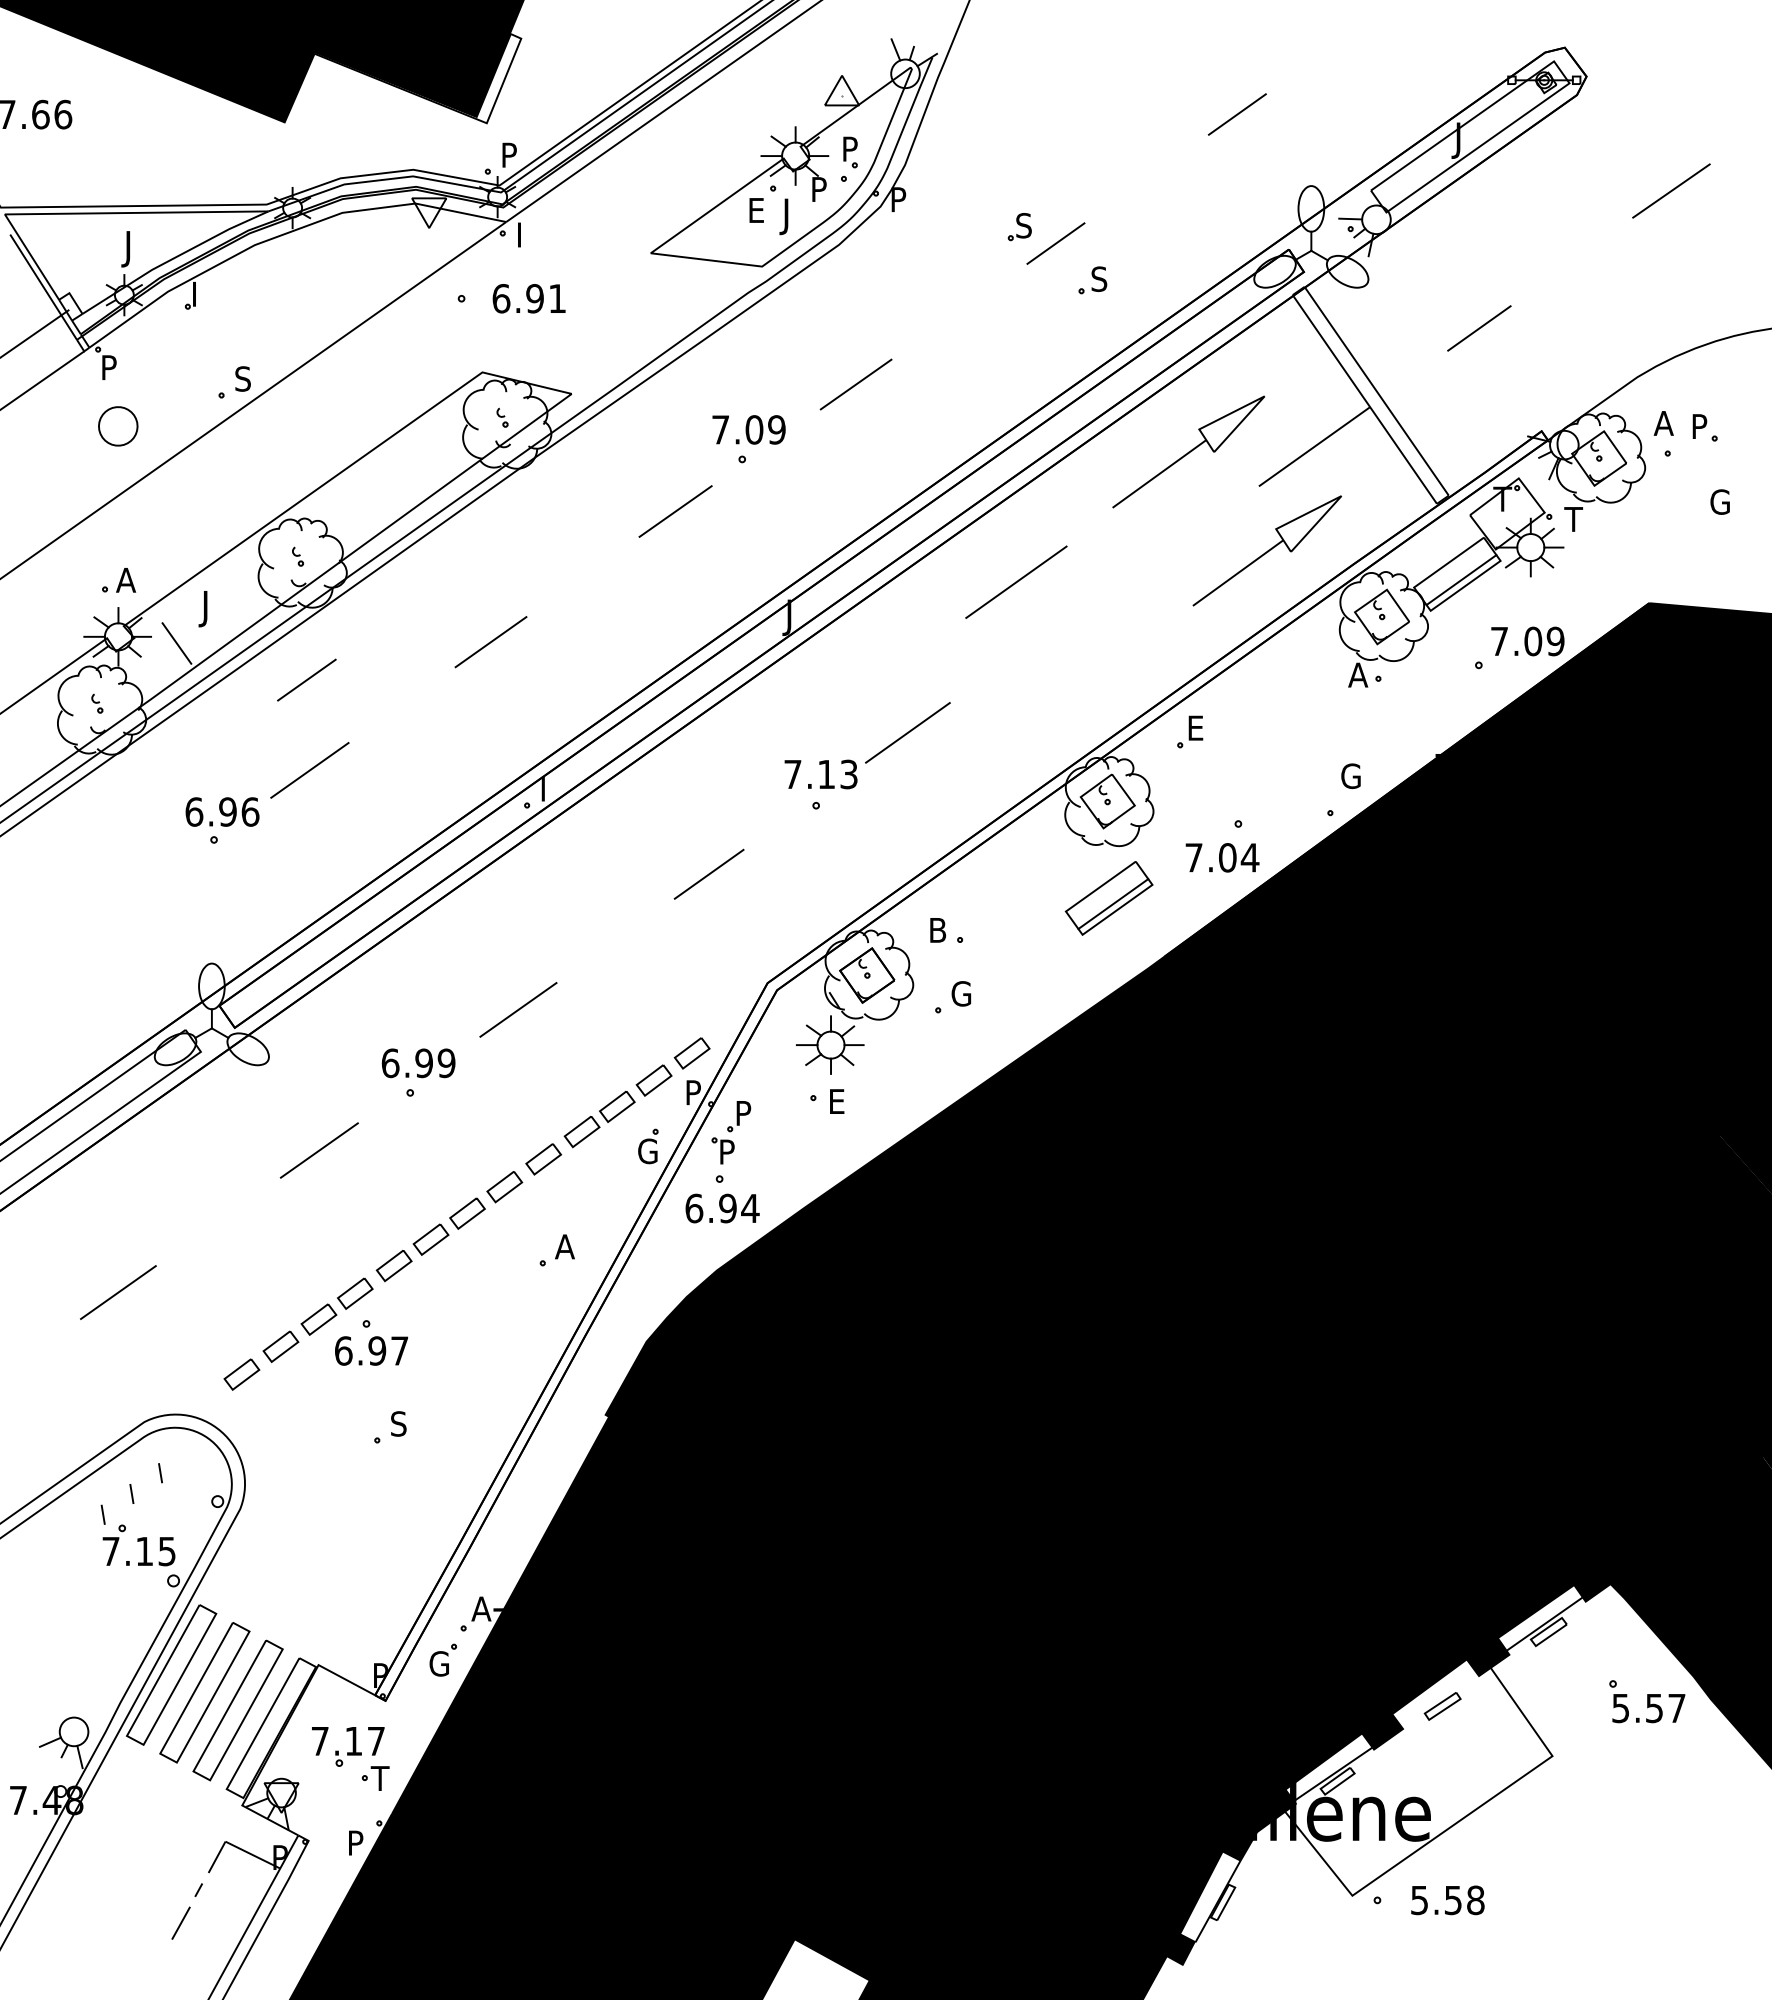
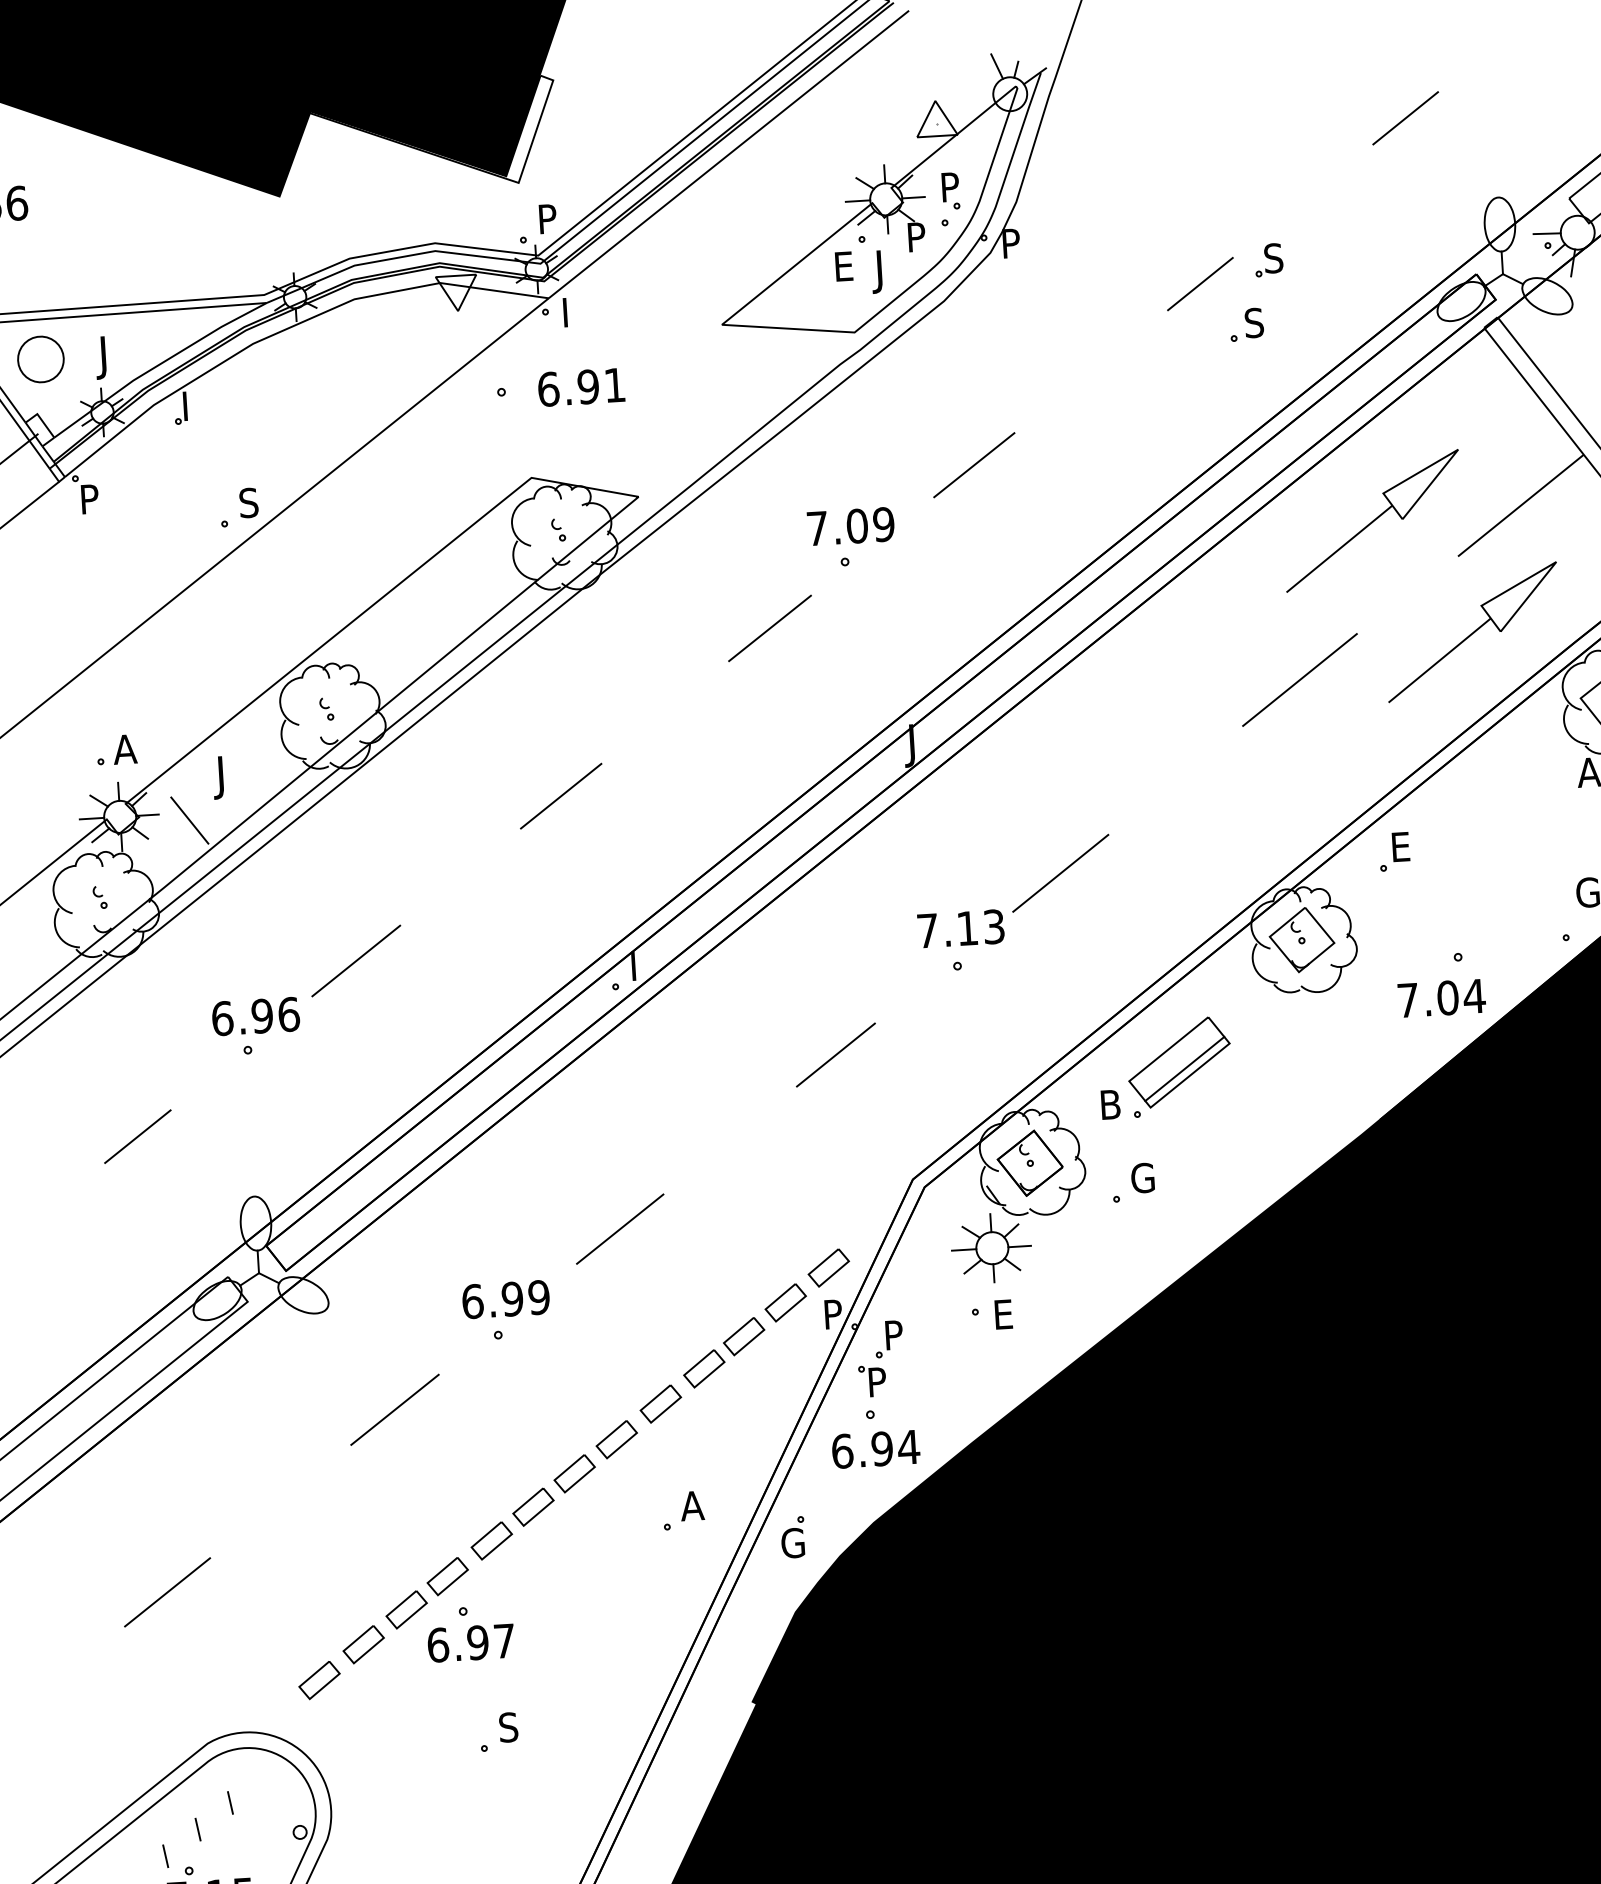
part: (1019, 227) -> (1268, 260), moved
part: (118, 426) -> (41, 359), moved
line: (1016, 581) -> (1300, 679), moved
line: (306, 679) -> (137, 1135), moved
part: (1108, 898) -> (1178, 1062), moved
part: (648, 1146) -> (793, 1537), moved

